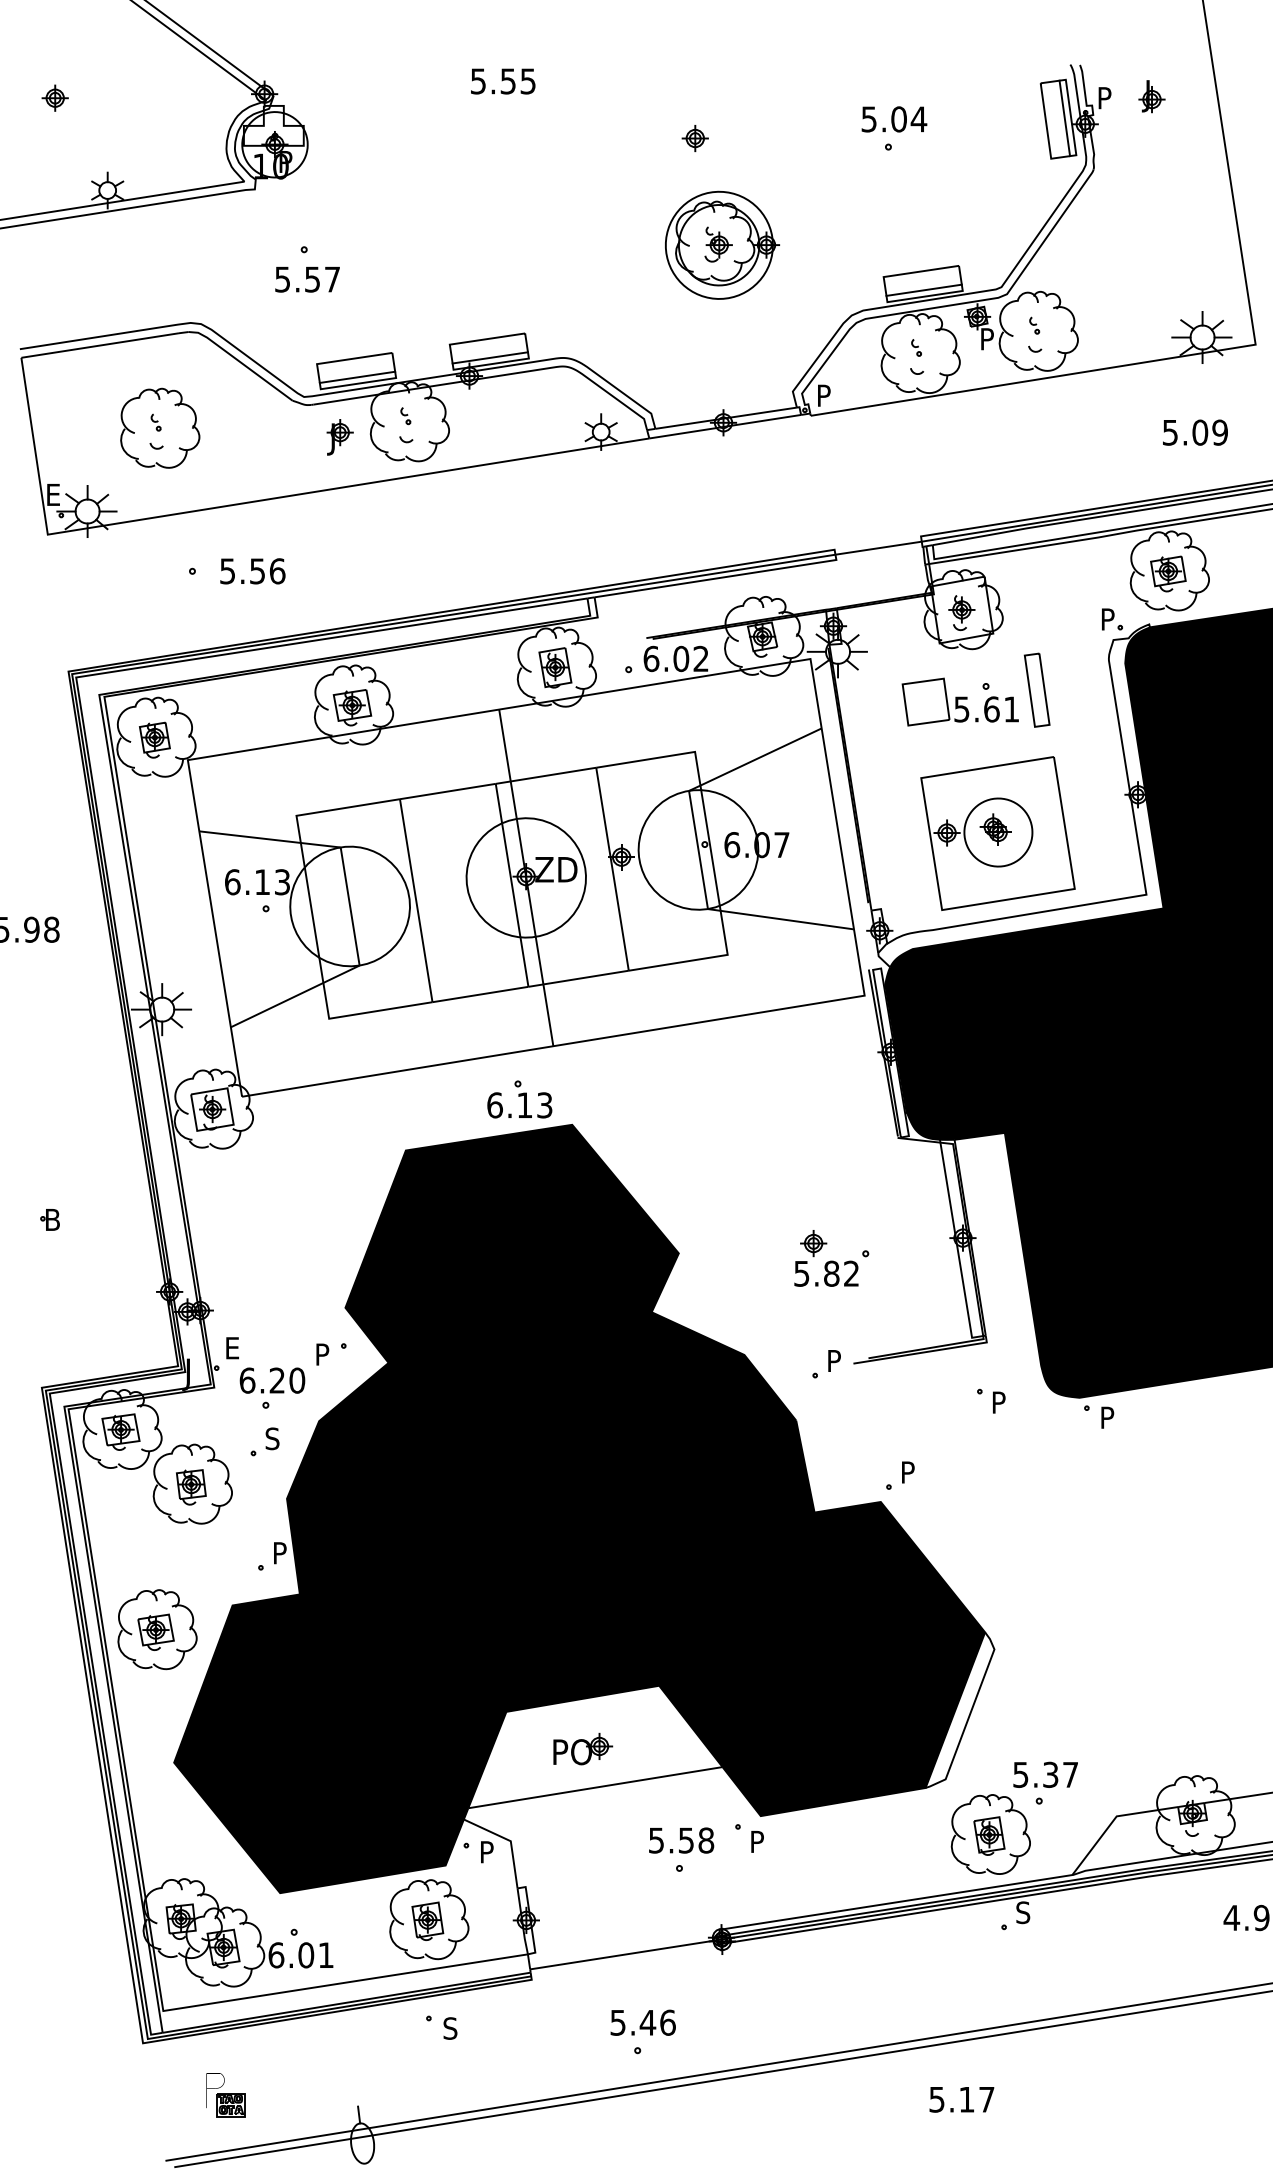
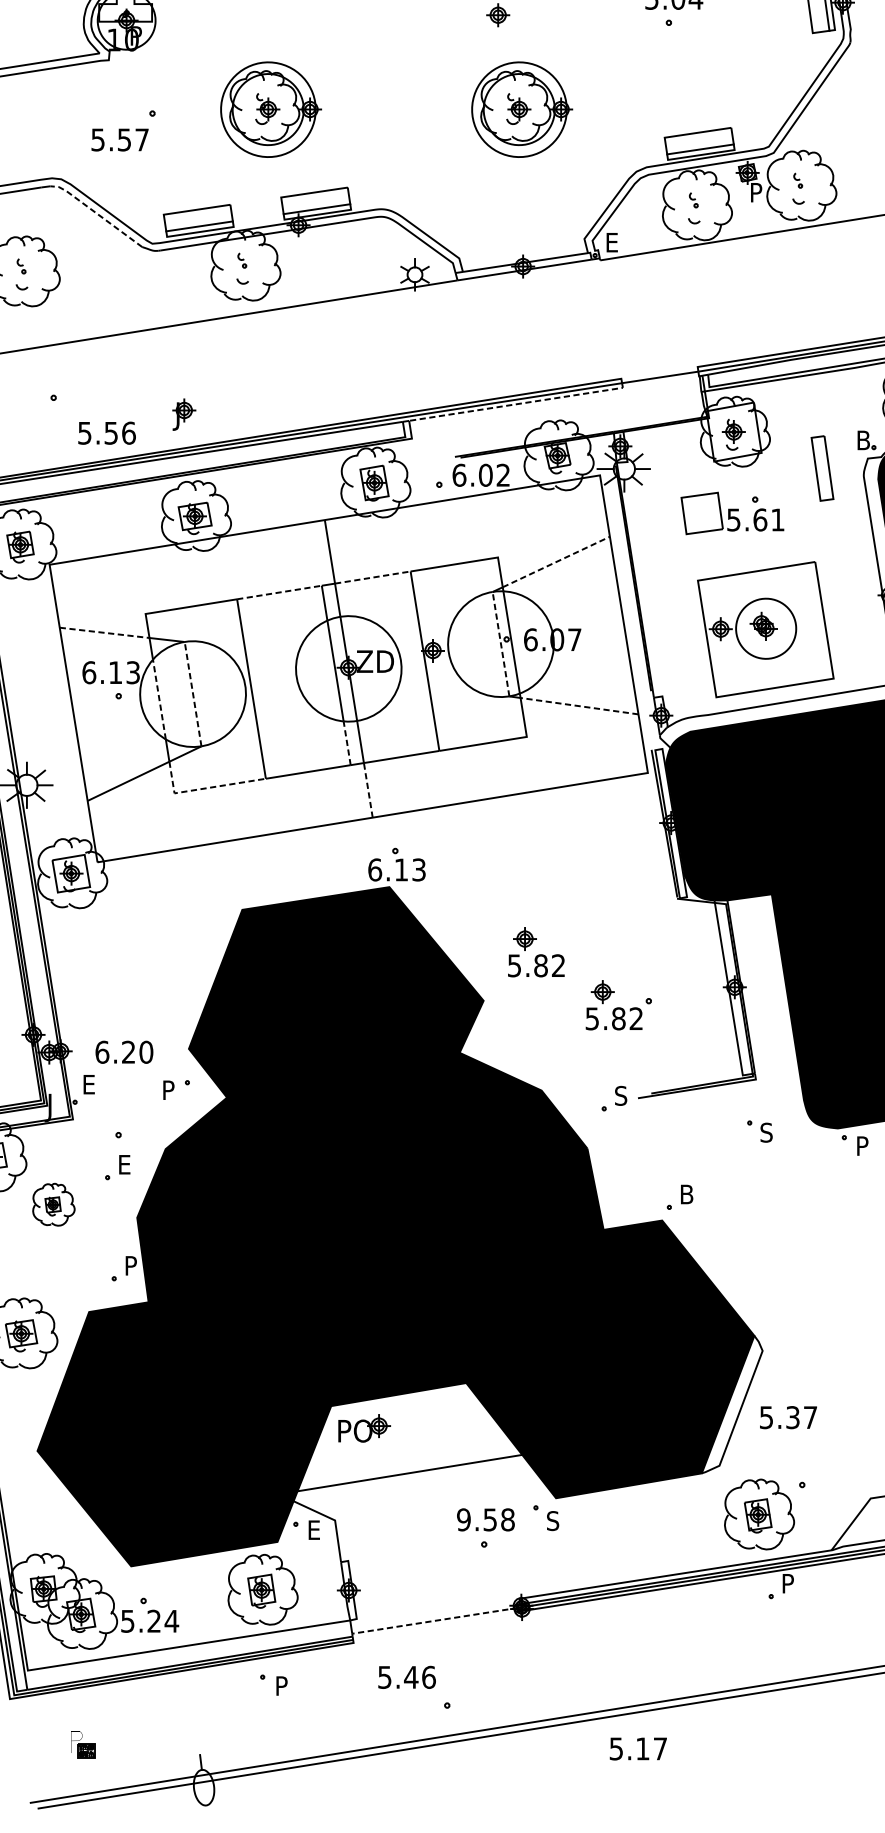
part: (438, 244) -> (271, 108), added
text: (307, 279) -> (120, 139), moved
line: (240, 362) -> (96, 213), solid -> dashed
text: (825, 395) -> (613, 242), P -> E
part: (339, 437) -> (183, 414), moved
text: (252, 571) -> (106, 433), moved
line: (718, 578) -> (518, 404), solid -> dashed
text: (1109, 619) -> (864, 440), P -> B
part: (1036, 689) -> (821, 467), moved
line: (761, 757) -> (556, 562), solid -> dashed
line: (553, 774) -> (372, 577), solid -> dashed
line: (447, 791) -> (279, 592), solid -> dashed
line: (250, 837) -> (104, 633), solid -> dashed
line: (698, 850) -> (501, 644), solid -> dashed
line: (350, 906) -> (193, 694), solid -> dashed
line: (312, 912) -> (159, 699), solid -> dashed
line: (786, 920) -> (578, 706), solid -> dashed
line: (524, 961) -> (347, 742), solid -> dashed
line: (362, 1013) -> (204, 788), solid -> dashed
line: (548, 1014) -> (368, 789), solid -> dashed
part: (519, 1099) -> (396, 864), moved
part: (738, 1198) -> (536, 952), added
text: (834, 1360) -> (621, 1095), P -> S
text: (272, 1380) -> (124, 1052), moved
text: (998, 1402) -> (766, 1132), P -> S
text: (272, 1438) -> (124, 1164), S -> E
text: (909, 1472) -> (687, 1194), P -> B
part: (192, 1483) -> (53, 1204), size x0.6
part: (583, 1748) -> (364, 1427), moved
text: (1045, 1774) -> (788, 1417), moved
text: (656, 1840) -> (463, 1519), 5.58 -> 9.58
text: (757, 1841) -> (553, 1520), P -> S
text: (488, 1852) -> (315, 1530), P -> E
text: (1023, 1912) -> (788, 1583), S -> P
line: (623, 1954) -> (434, 1620), solid -> dashed
text: (301, 1955) -> (150, 1621), 6.01 -> 5.24
text: (642, 2022) -> (406, 1677), moved
text: (450, 2028) -> (281, 1686), S -> P
part: (225, 2095) -> (82, 1745), size x0.7
text: (961, 2099) -> (638, 1748), moved

